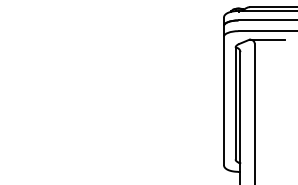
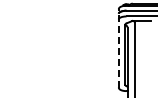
line: (223, 89) -> (118, 47), solid -> dashed

